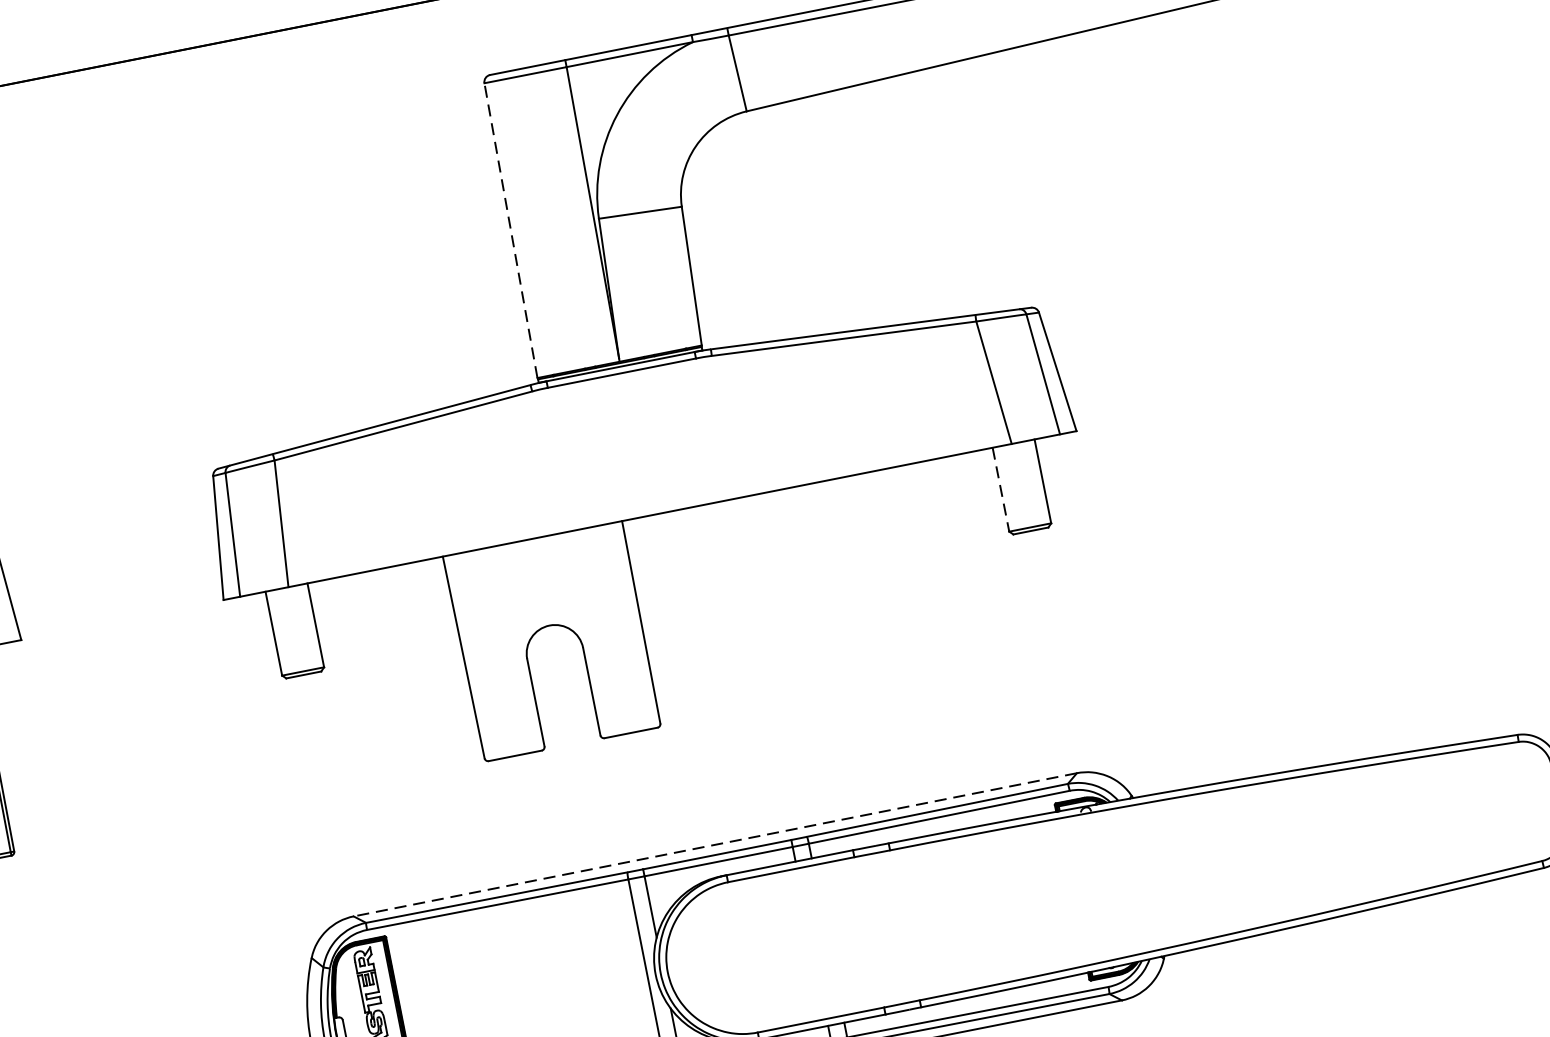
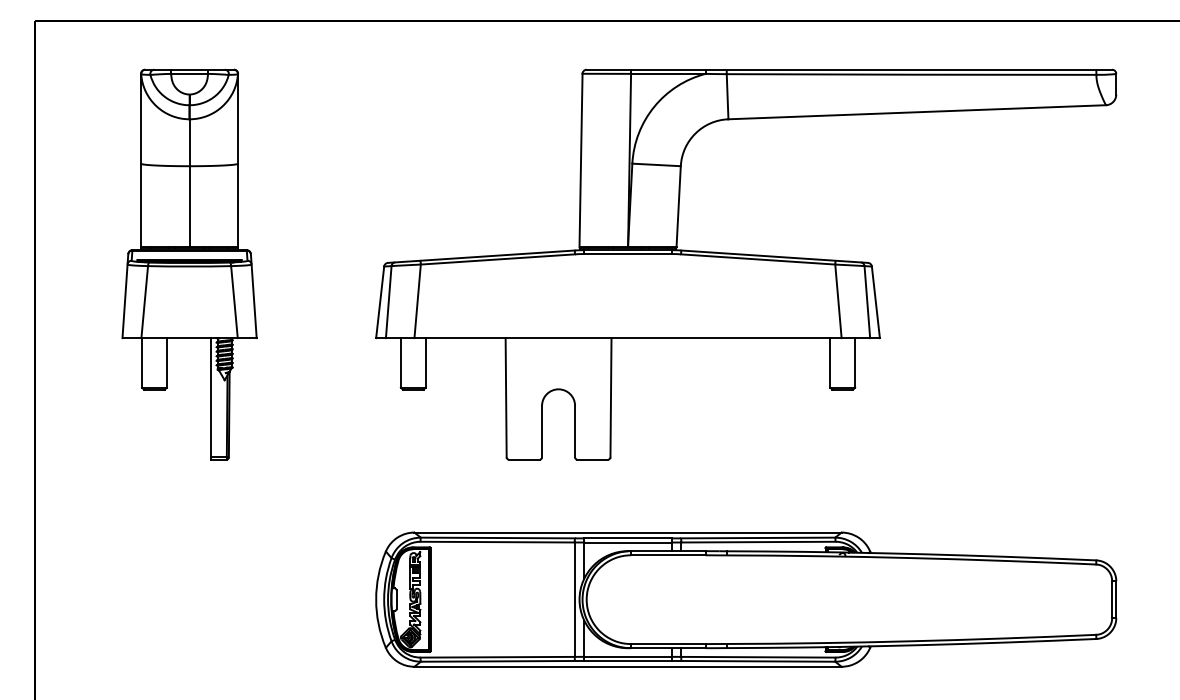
line: (511, 230) -> (581, 160), dashed -> solid
line: (1001, 488) -> (830, 362), dashed -> solid
line: (716, 844) -> (628, 532), dashed -> solid

